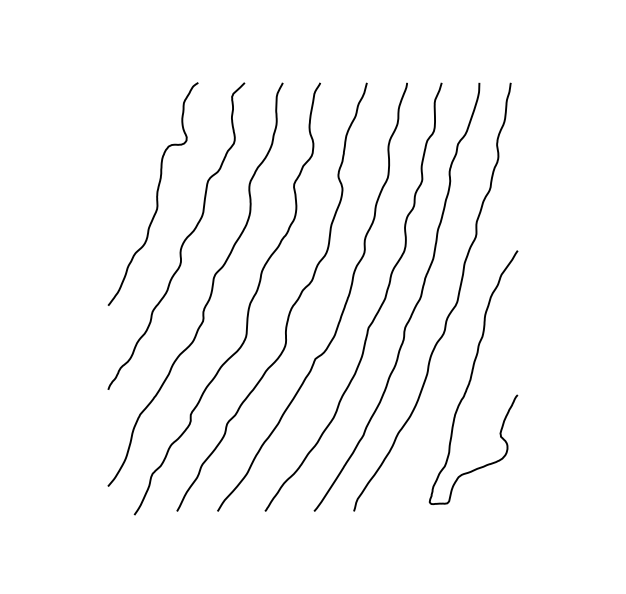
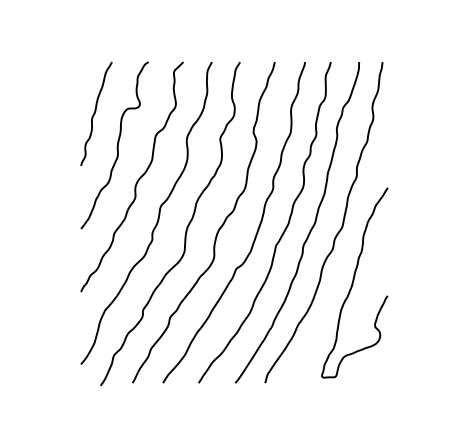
curve: (127, 151) -> (95, 113), added

